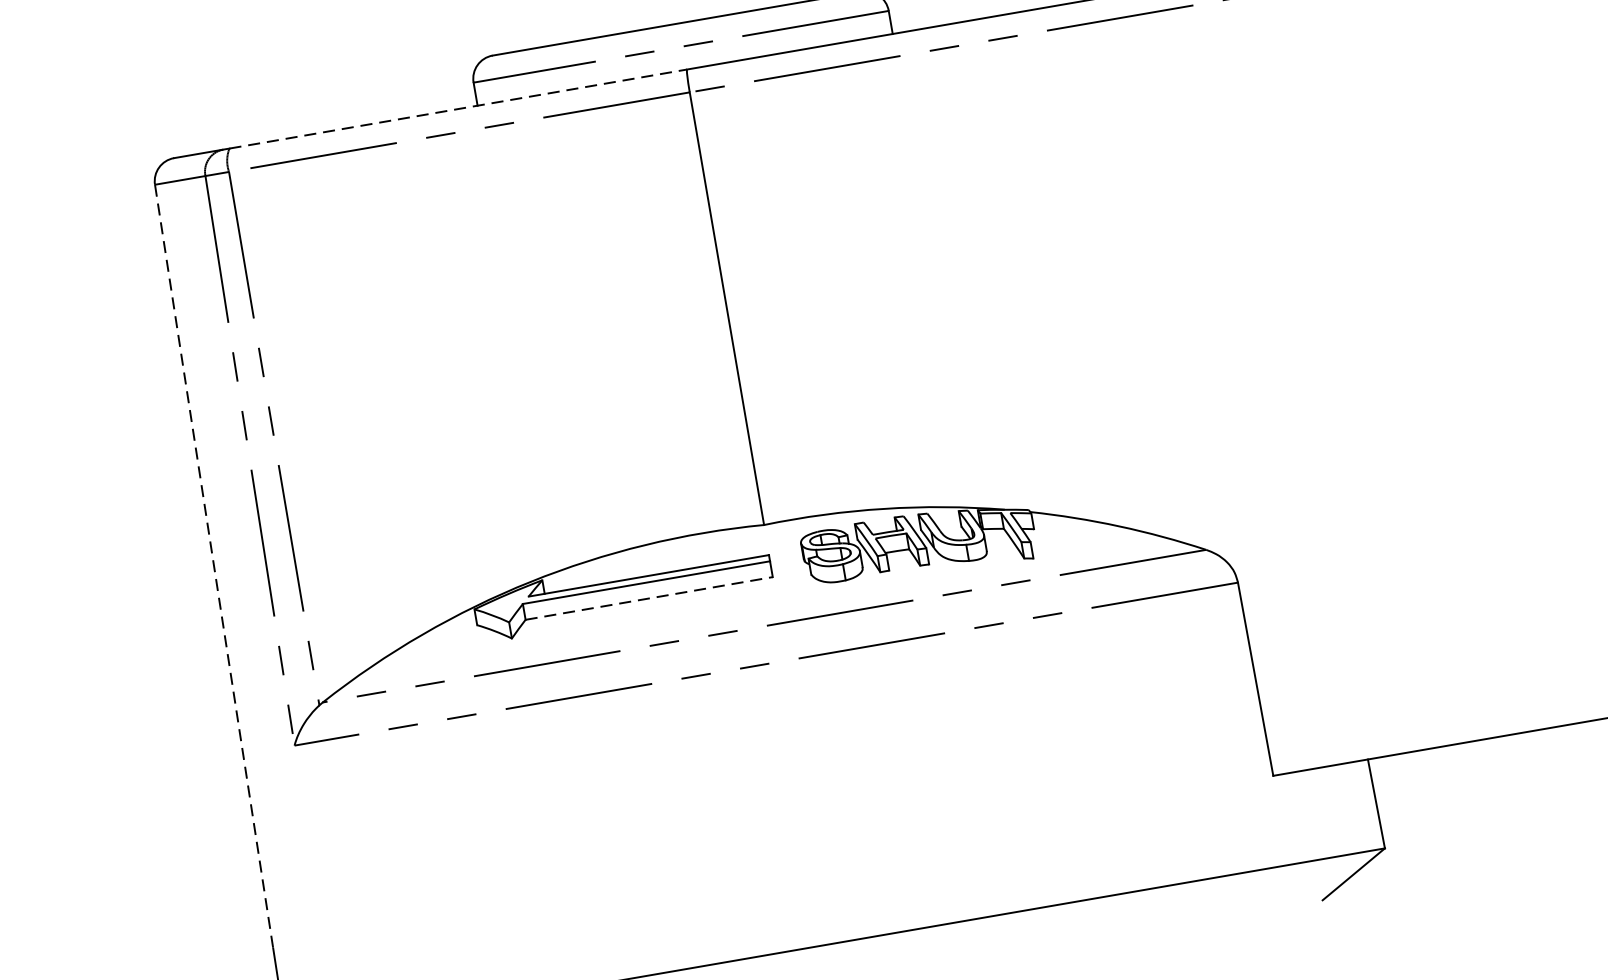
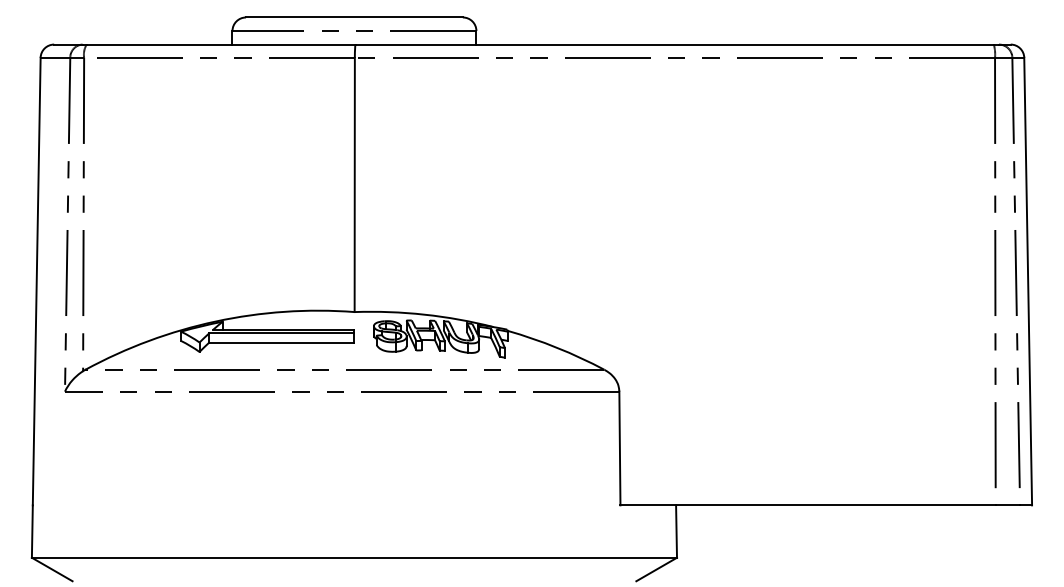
line: (458, 108) -> (221, 44), dashed -> solid
line: (213, 566) -> (36, 281), dashed -> solid
line: (648, 598) -> (281, 342), dashed -> solid

